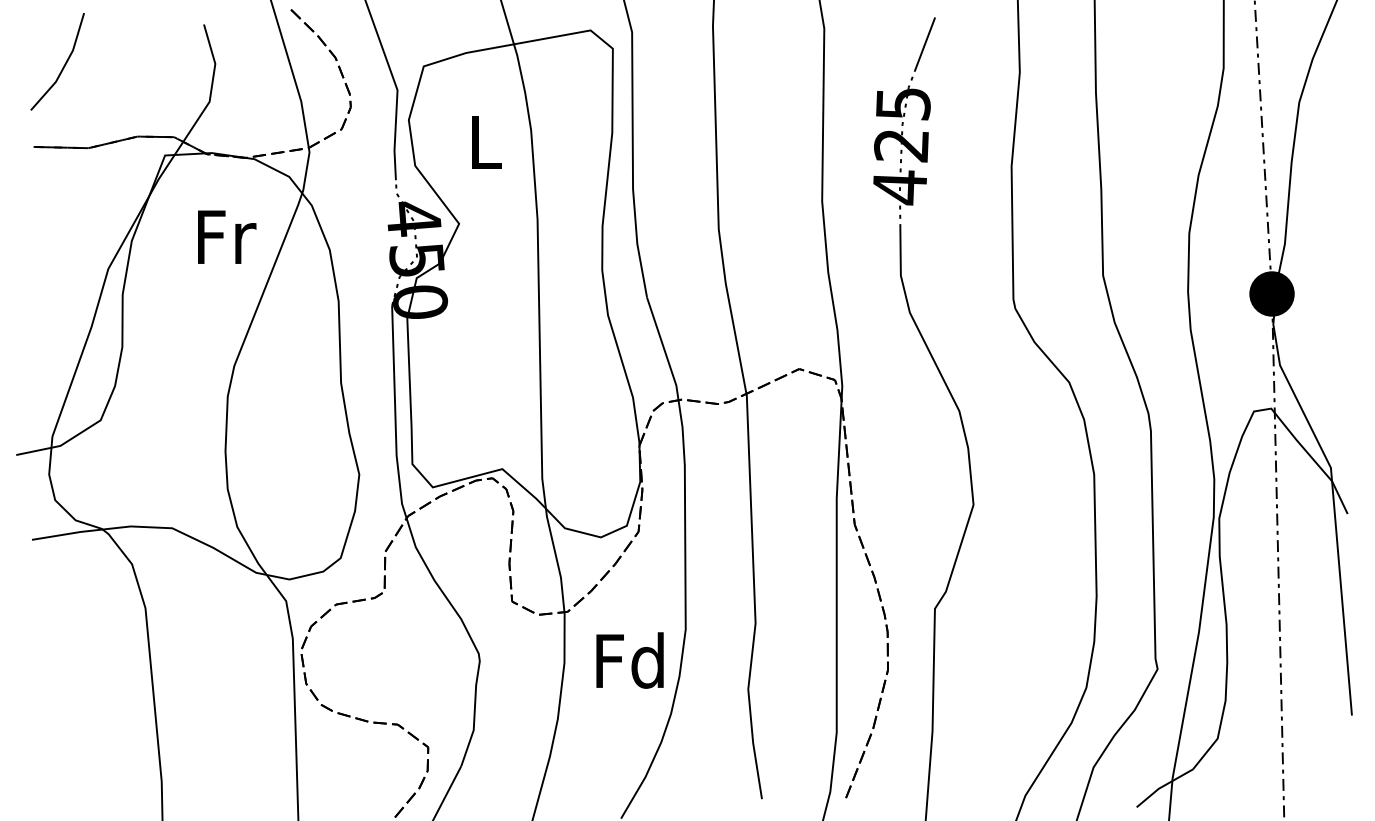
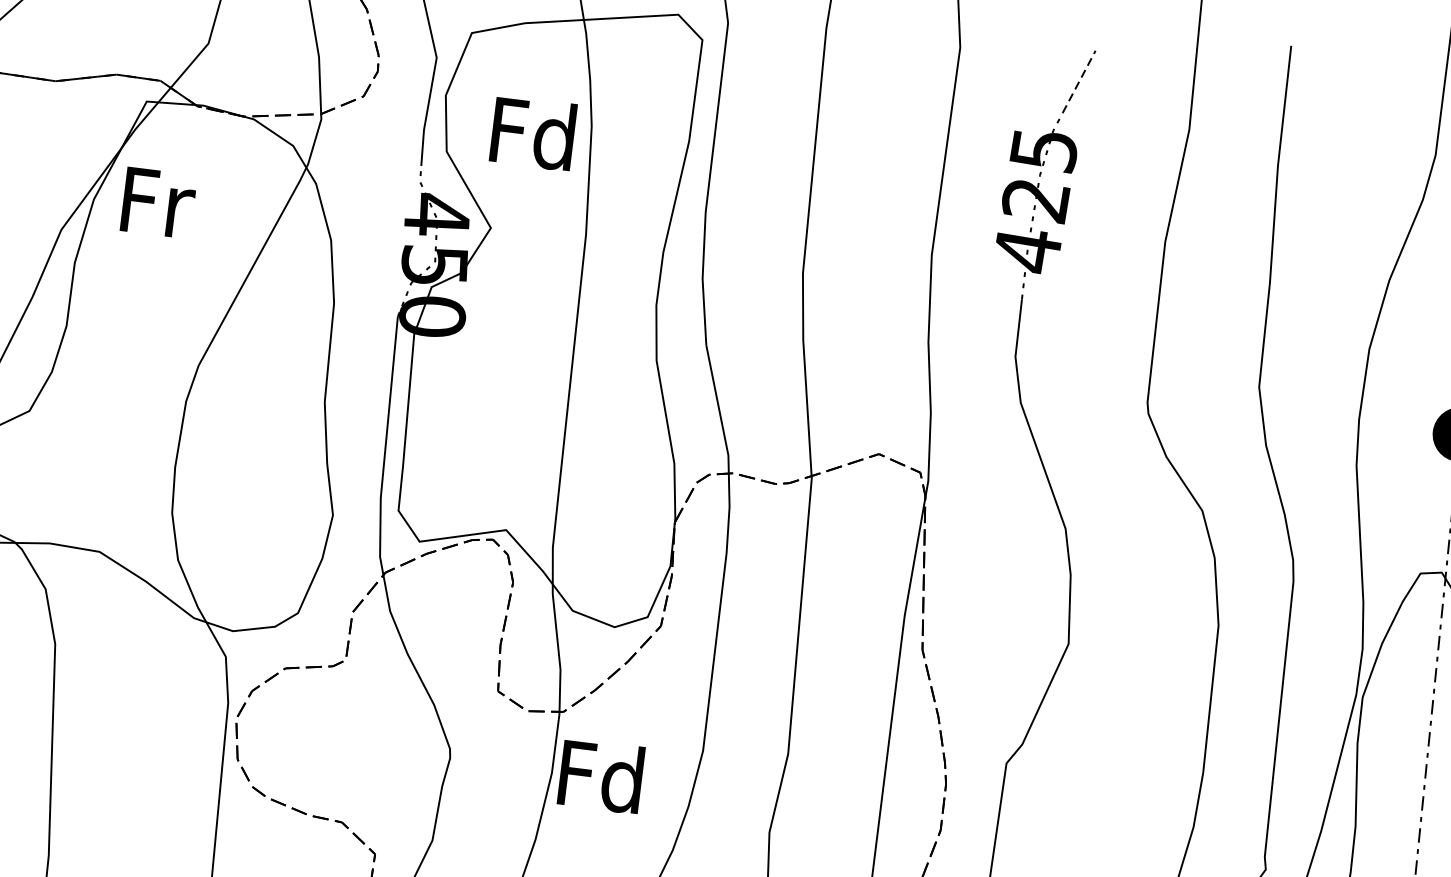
line: (924, 44) -> (1078, 81), solid -> dashed
text: (483, 141) -> (532, 132), L -> Fd
text: (227, 236) -> (159, 202), moved
text: (629, 660) -> (600, 776), moved

